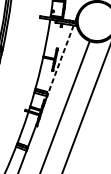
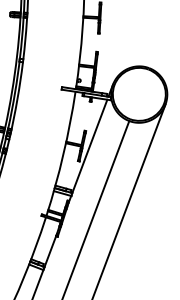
line: (60, 59) -> (89, 146), dashed -> solid

